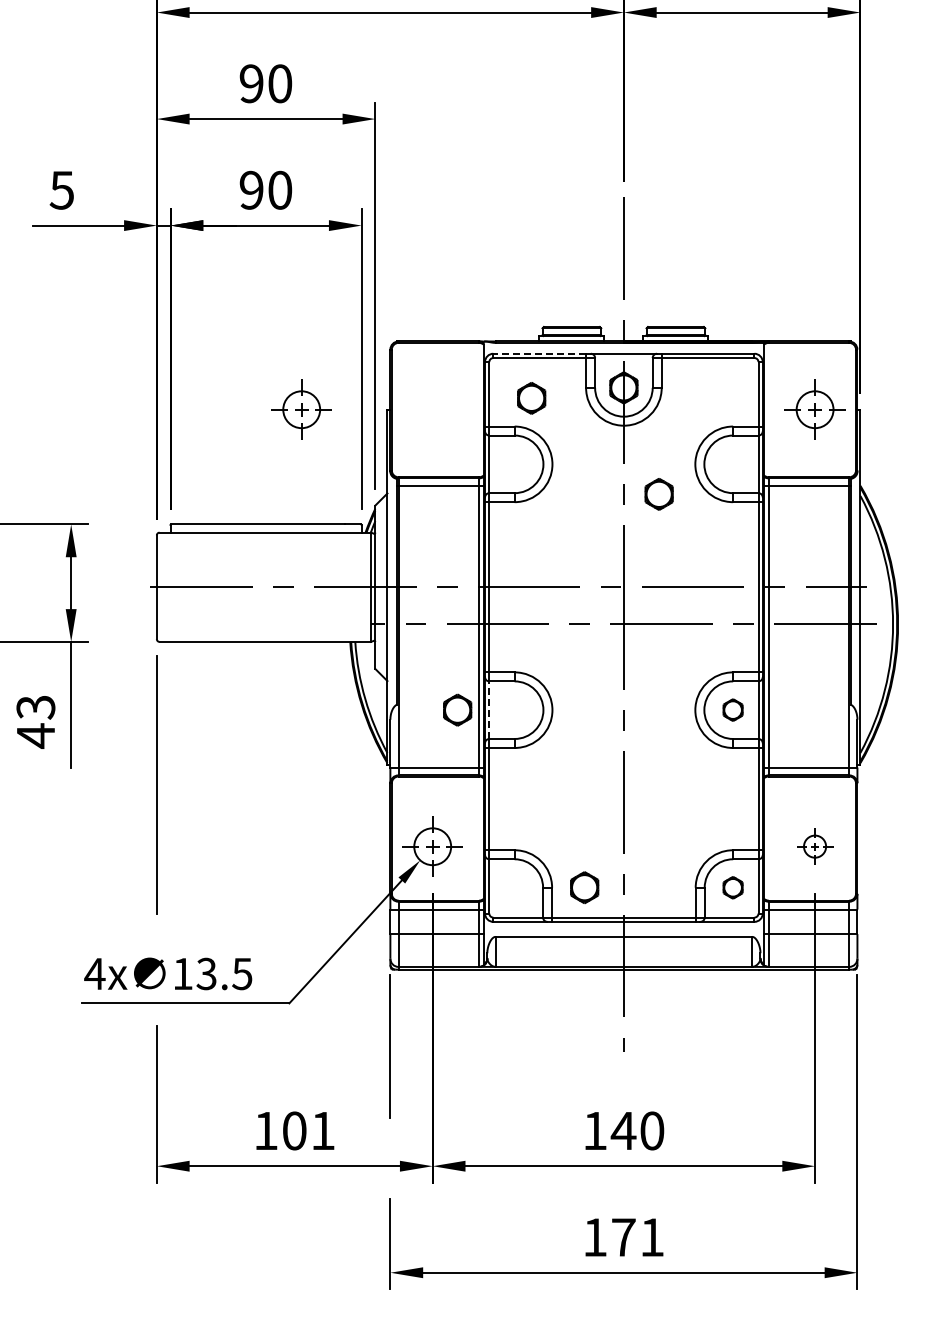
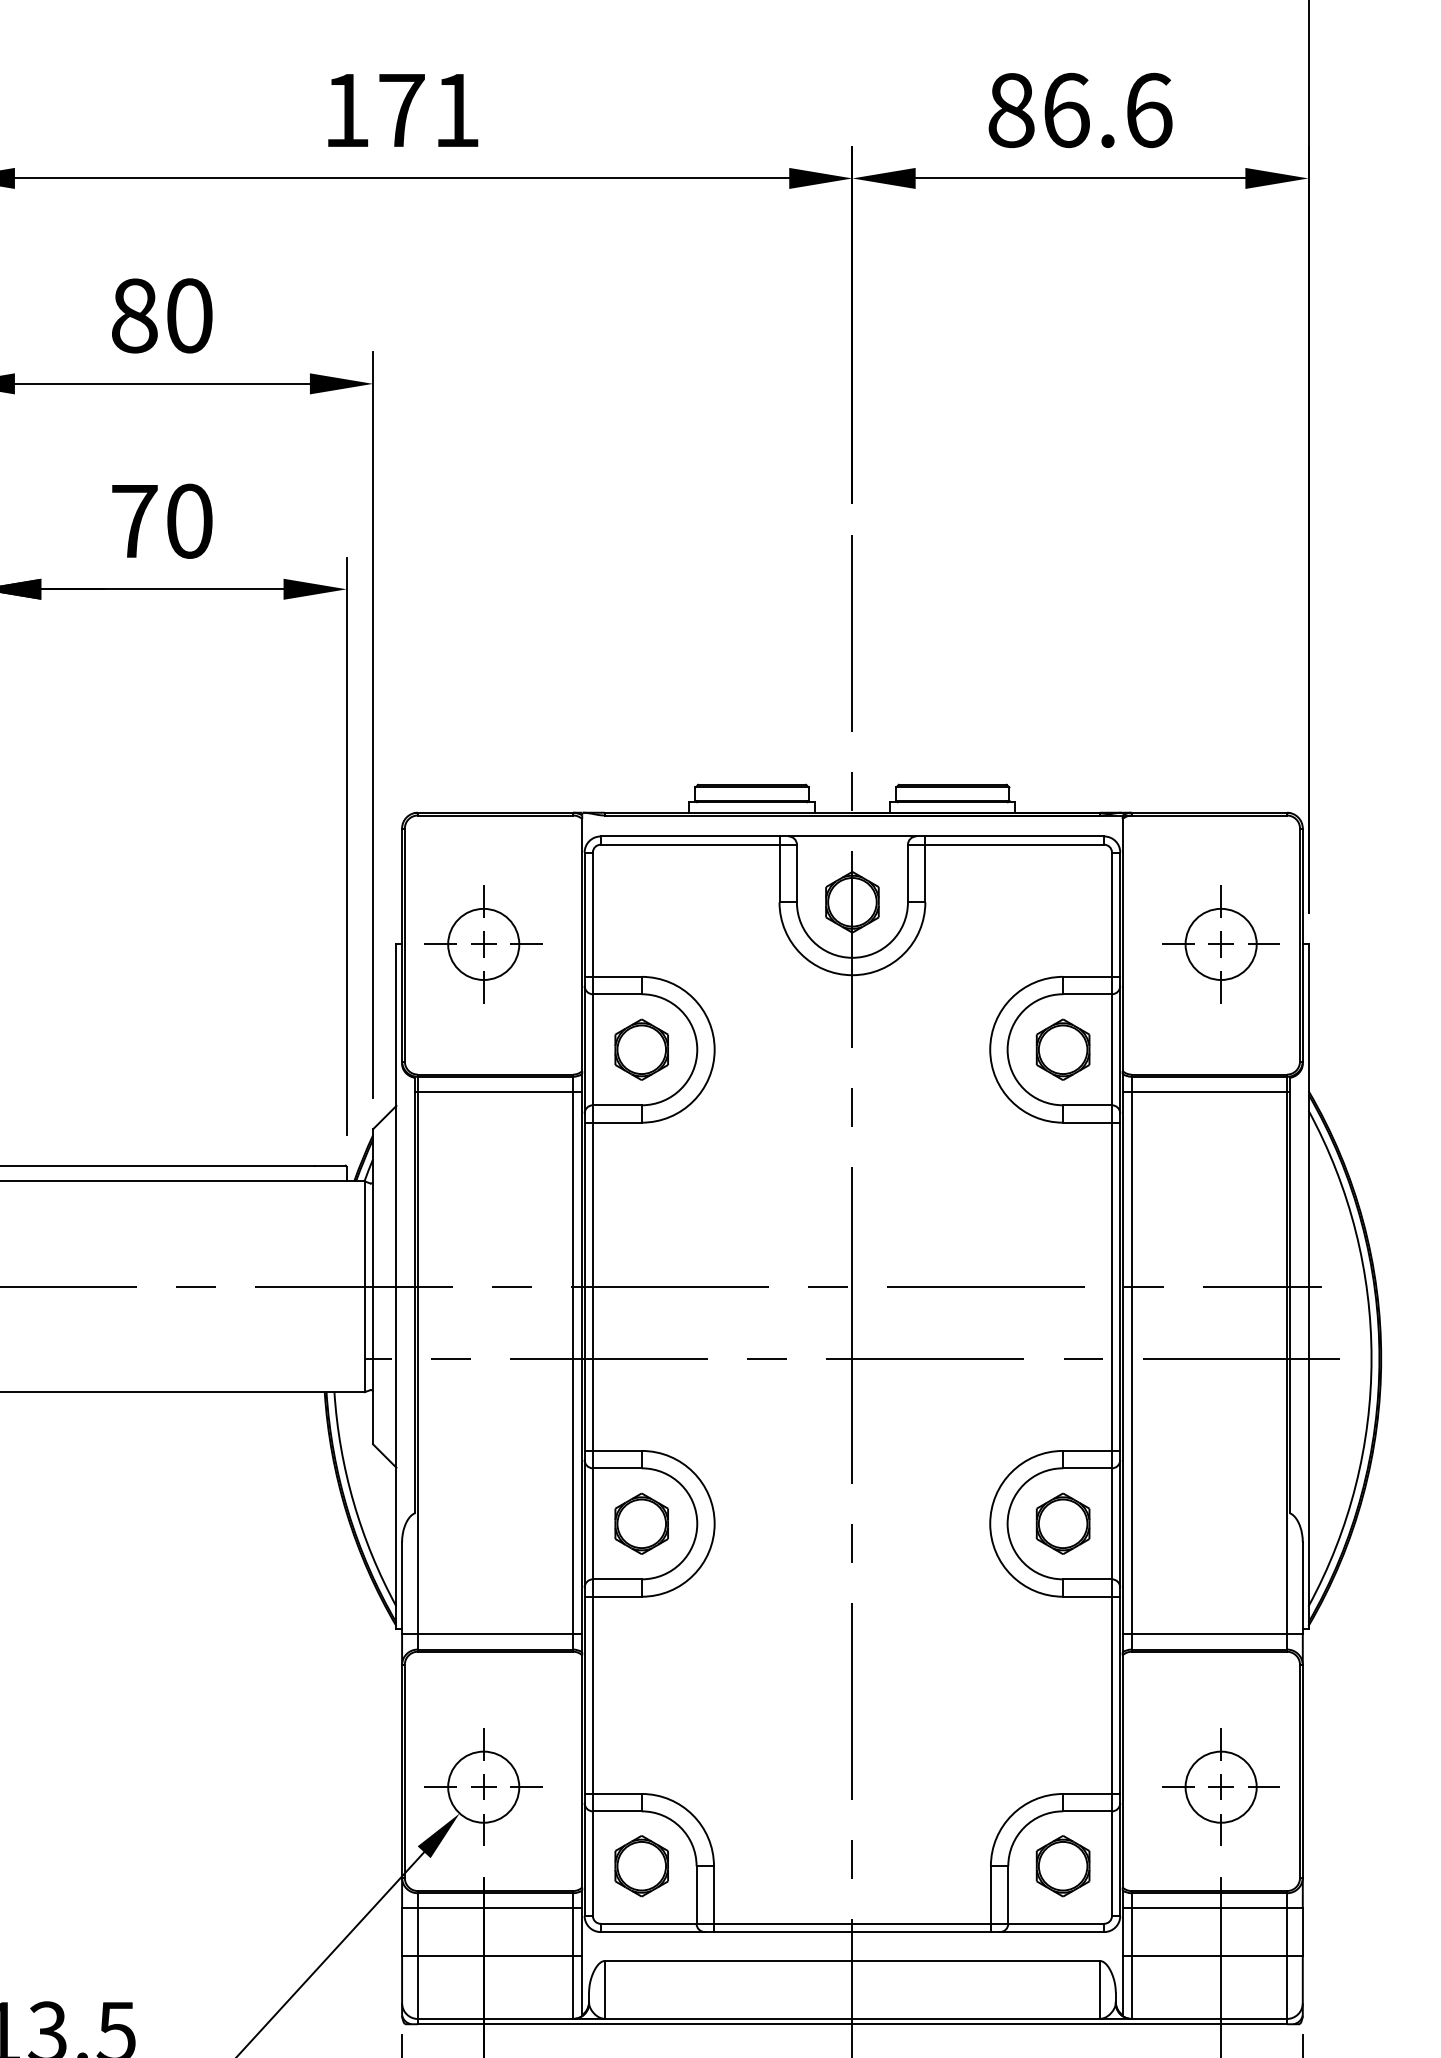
text: (251, 83) -> (134, 315), 90 -> 80
text: (251, 189) -> (134, 519), 90 -> 70
line: (539, 353) -> (689, 835), dashed -> solid
part: (531, 398) -> (641, 1050), moved
part: (301, 409) -> (483, 943), moved
part: (658, 494) -> (1061, 1050), moved
part: (457, 709) -> (641, 1522), moved
part: (732, 709) -> (1061, 1522), size x1.43
line: (489, 710) -> (593, 1524), dashed -> solid
part: (814, 846) -> (1220, 1786), size x1.67
part: (584, 887) -> (641, 1865), moved
part: (732, 887) -> (1061, 1865), size x1.43

